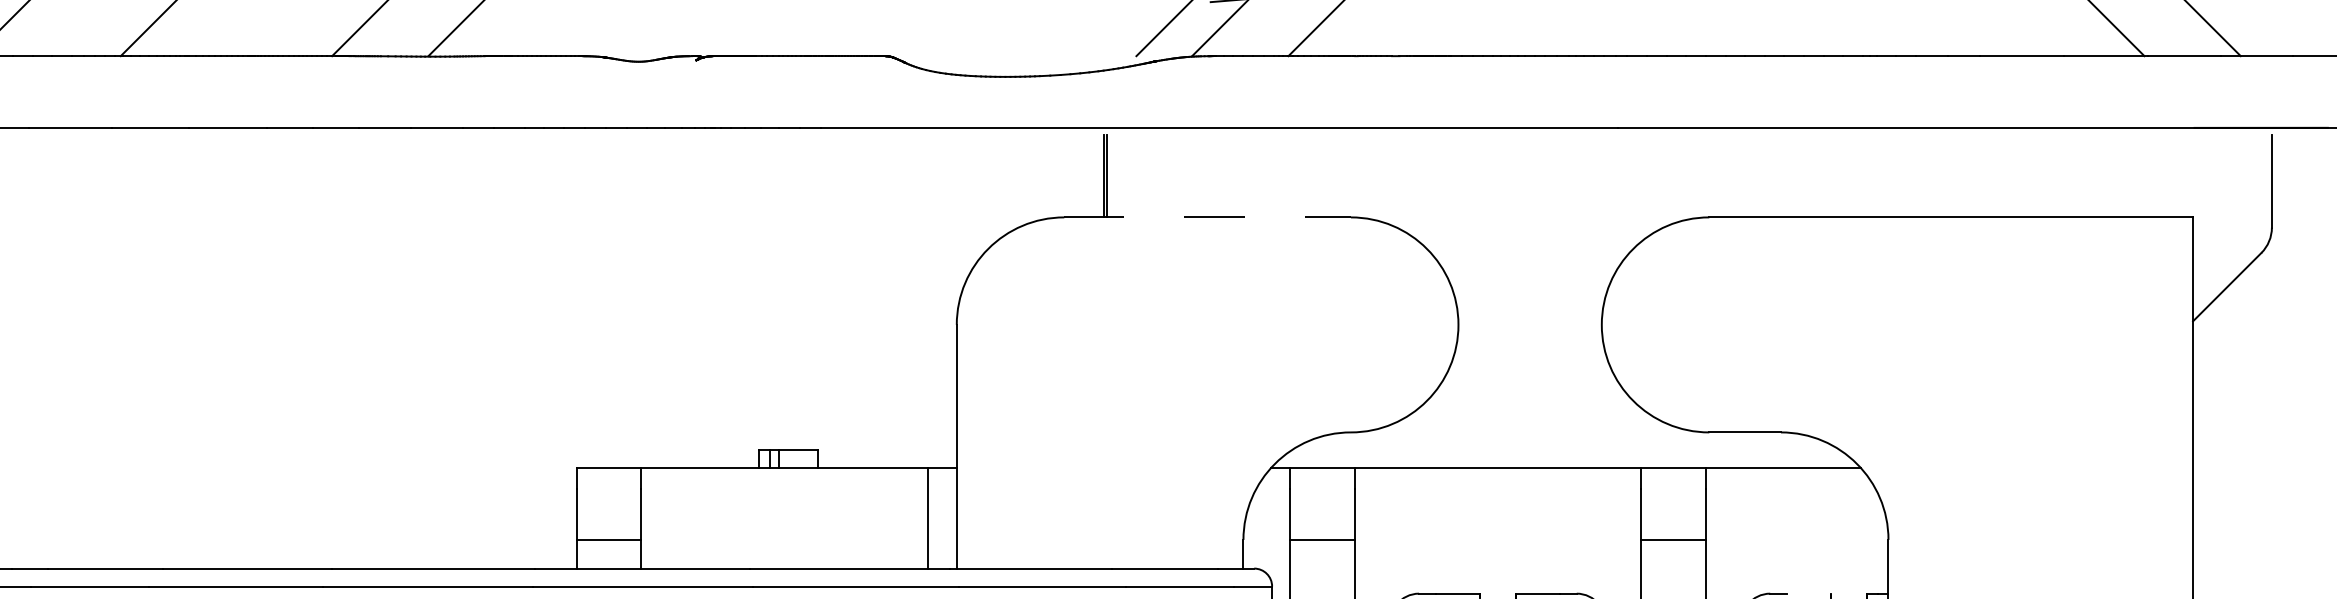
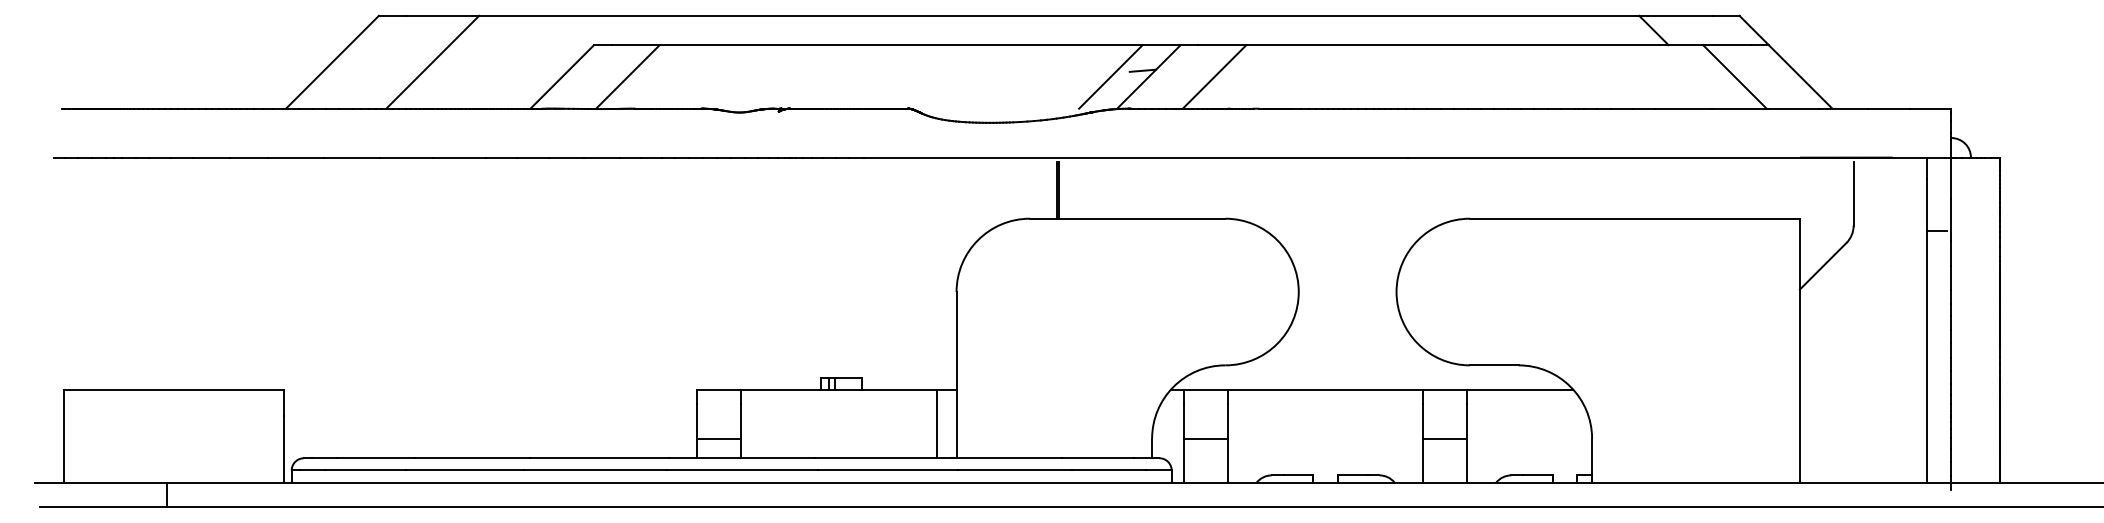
line: (1207, 217) -> (1127, 218), dashed -> solid
line: (1808, 593) -> (1537, 475), added

